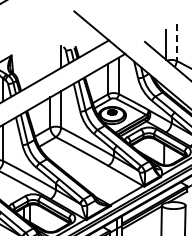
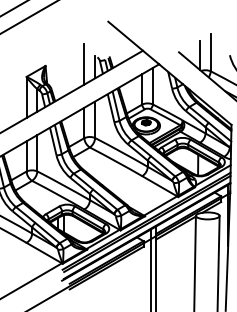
line: (176, 43) -> (210, 53), dashed -> solid
line: (50, 53) -> (84, 63), added

